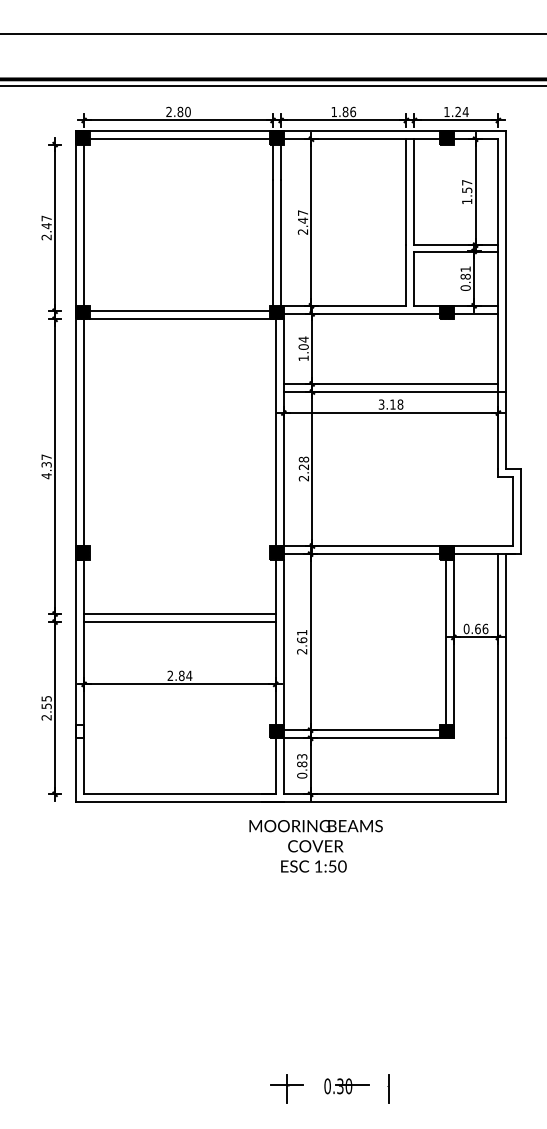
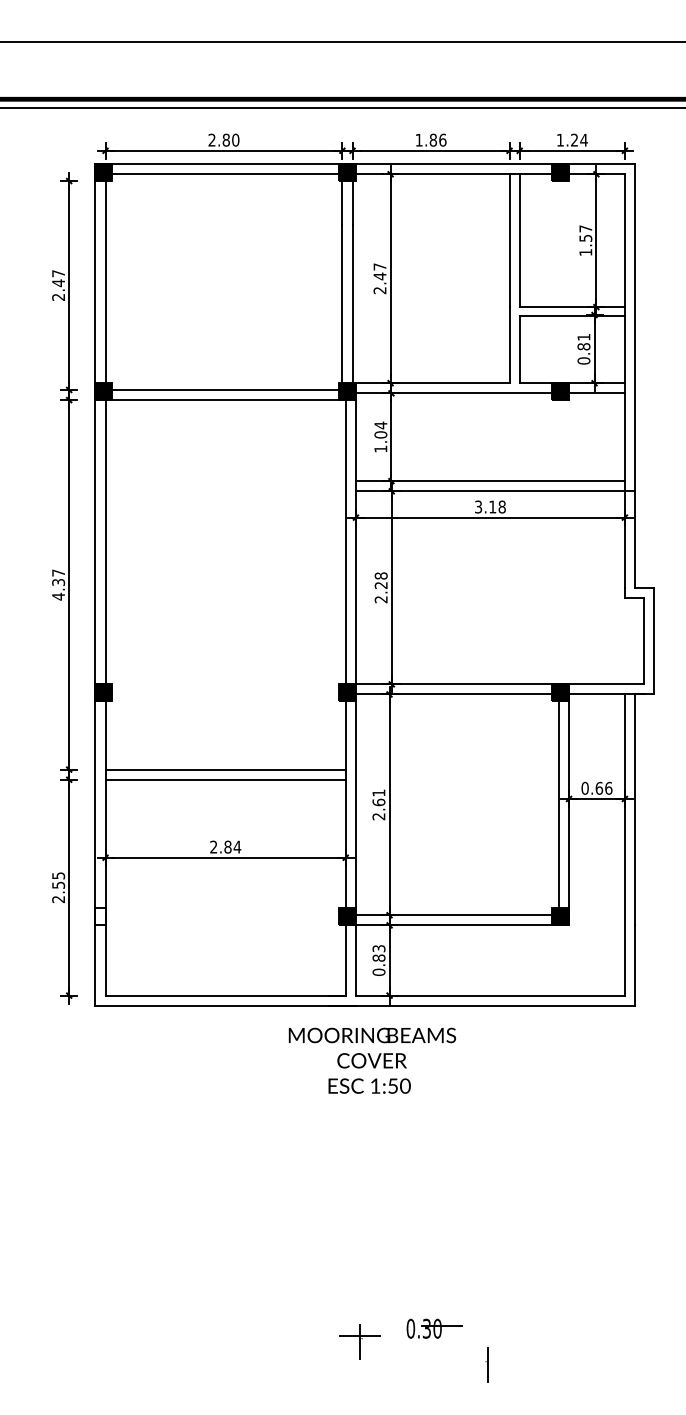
text: (316, 846) -> (372, 1060), moved
part: (346, 1086) -> (434, 1328), moved
part: (286, 1088) -> (359, 1341), moved

